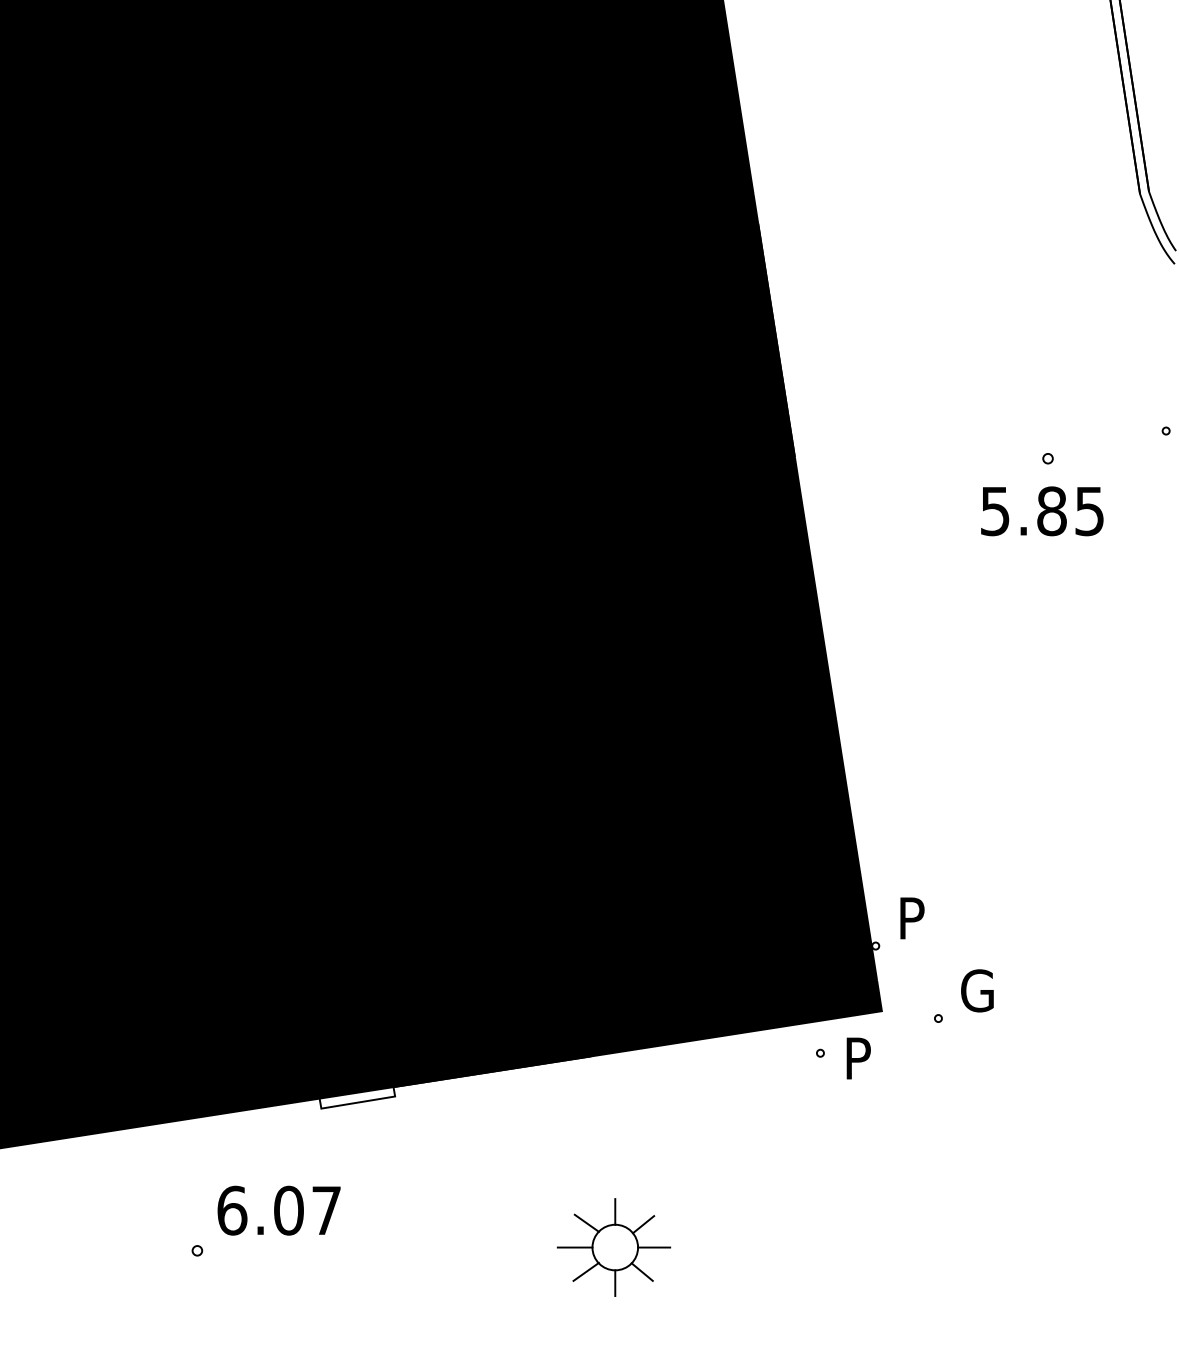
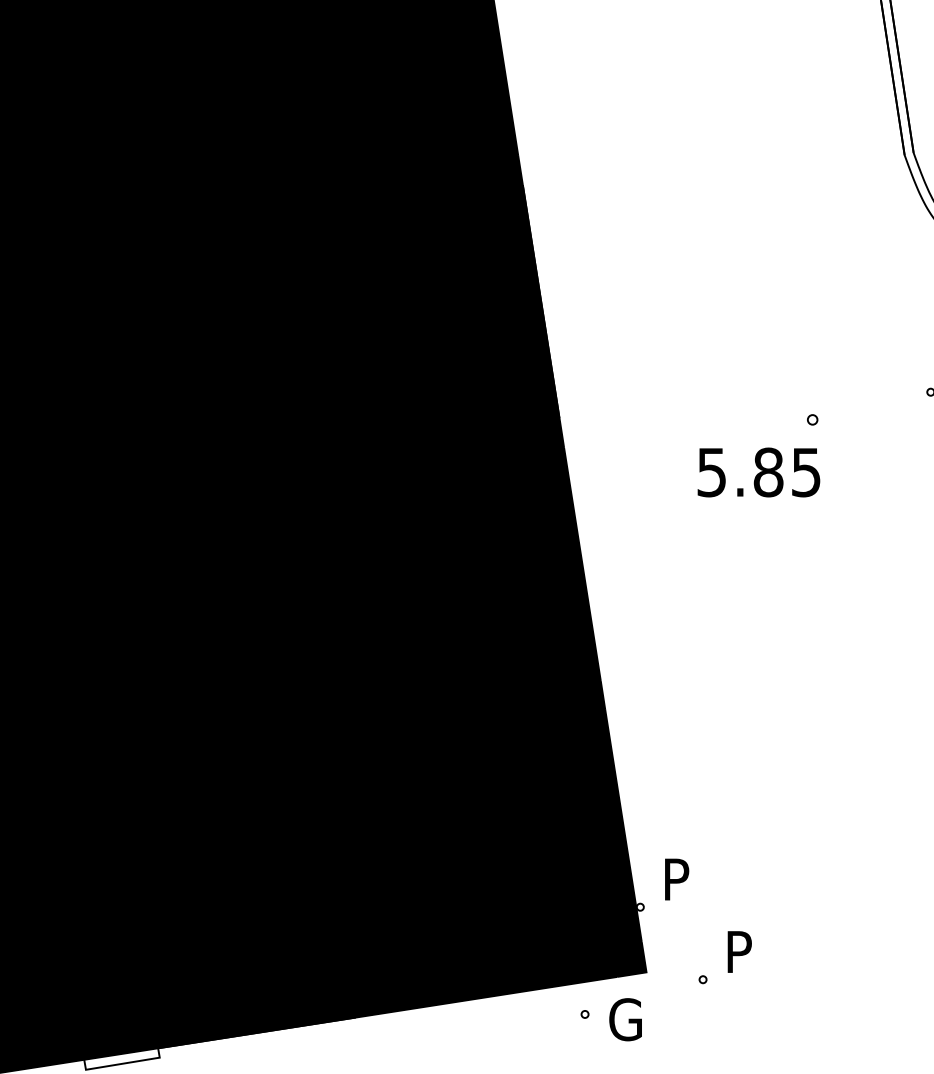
text: (1042, 511) -> (759, 472), moved
text: (977, 990) -> (742, 951), G -> P
text: (860, 1058) -> (625, 1019), P -> G

